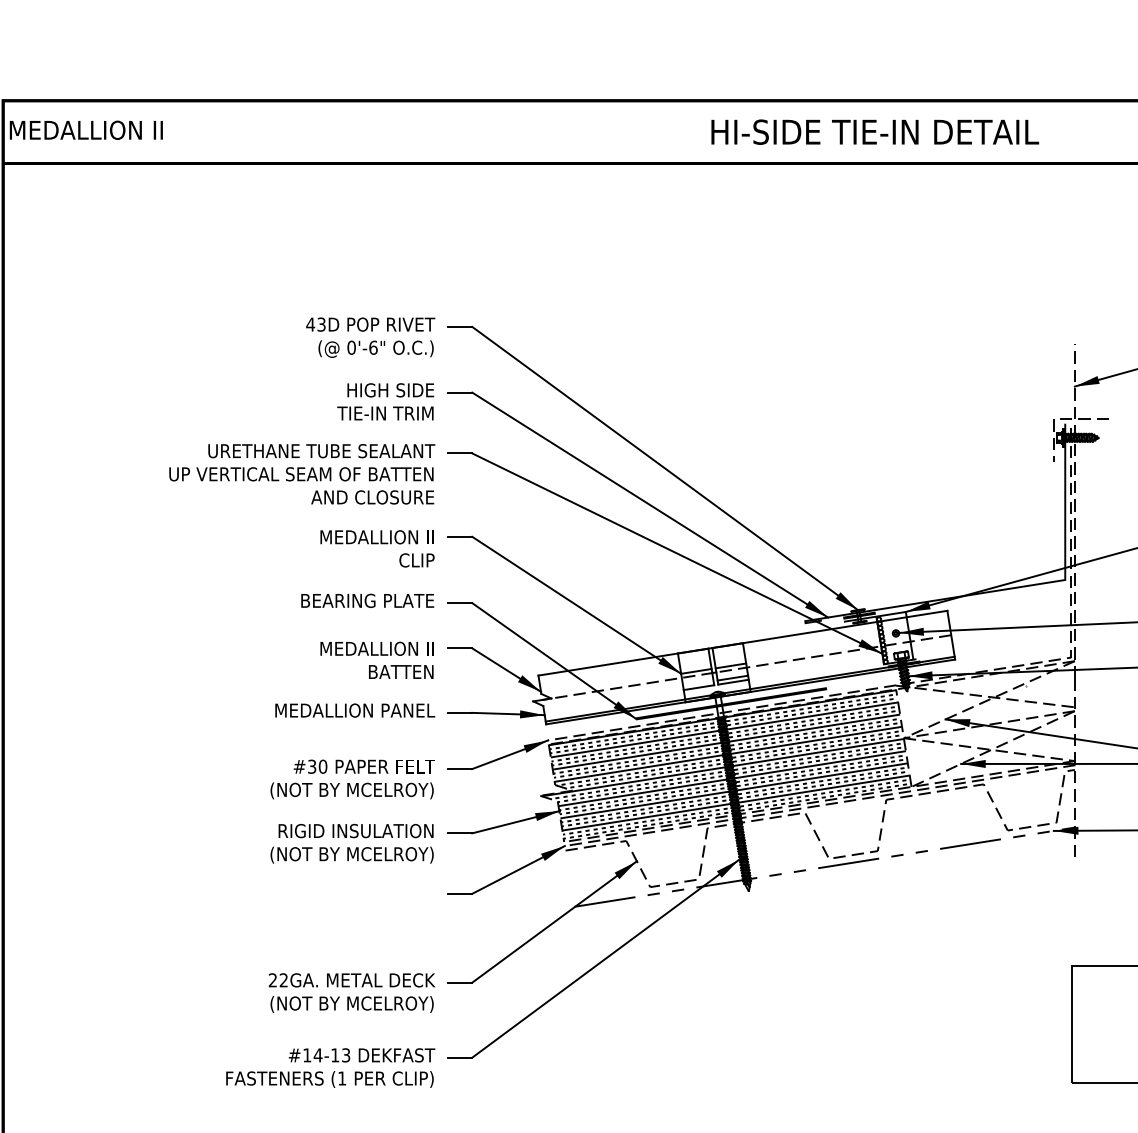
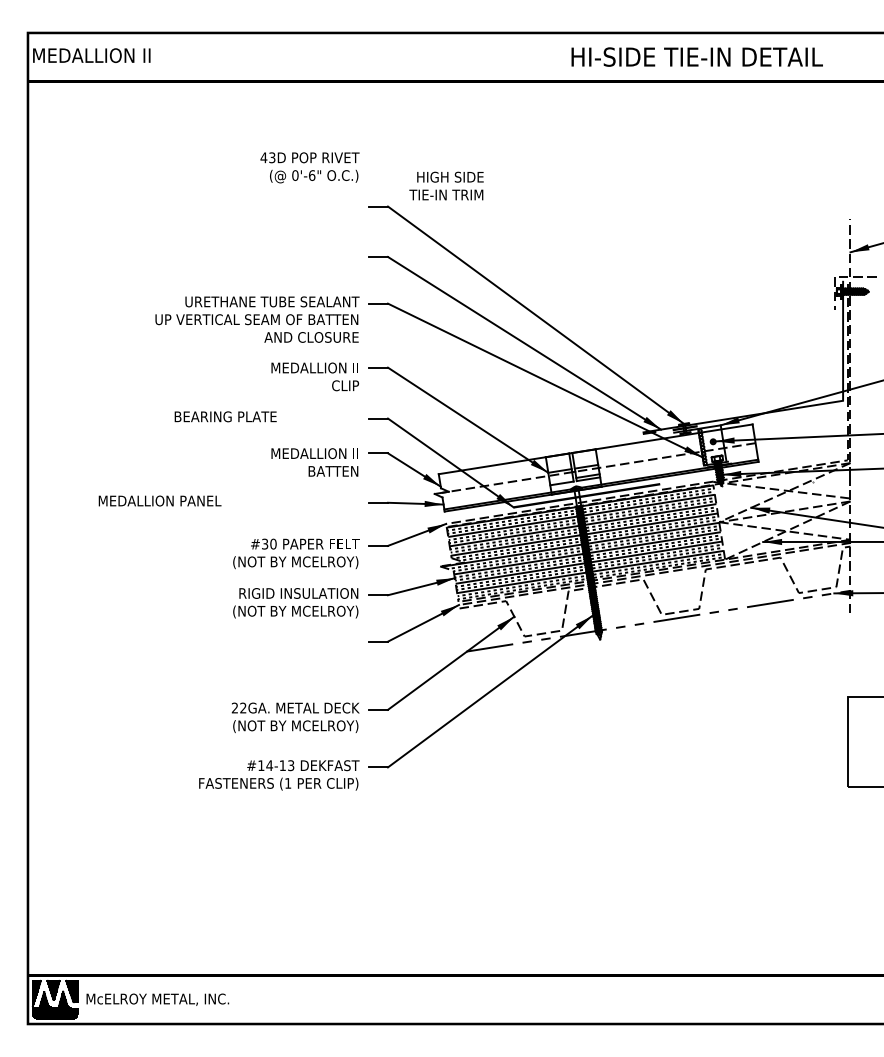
text: (370, 337) -> (309, 167), moved
text: (385, 401) -> (446, 185), moved
text: (367, 600) -> (225, 416), moved
text: (354, 709) -> (159, 500), moved

